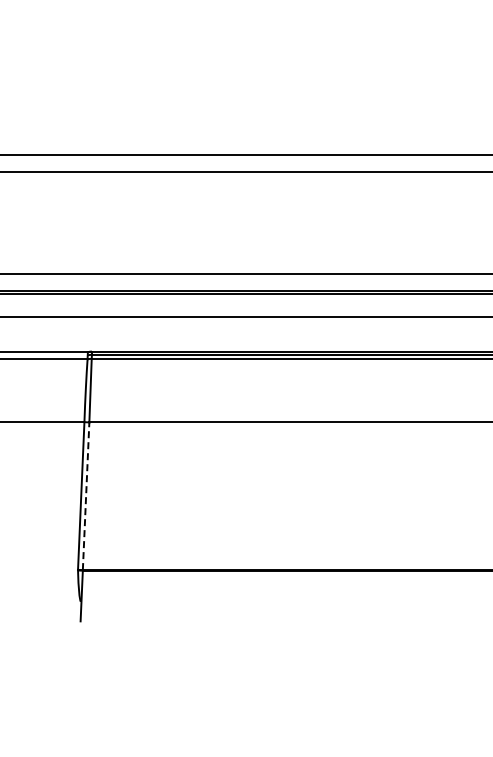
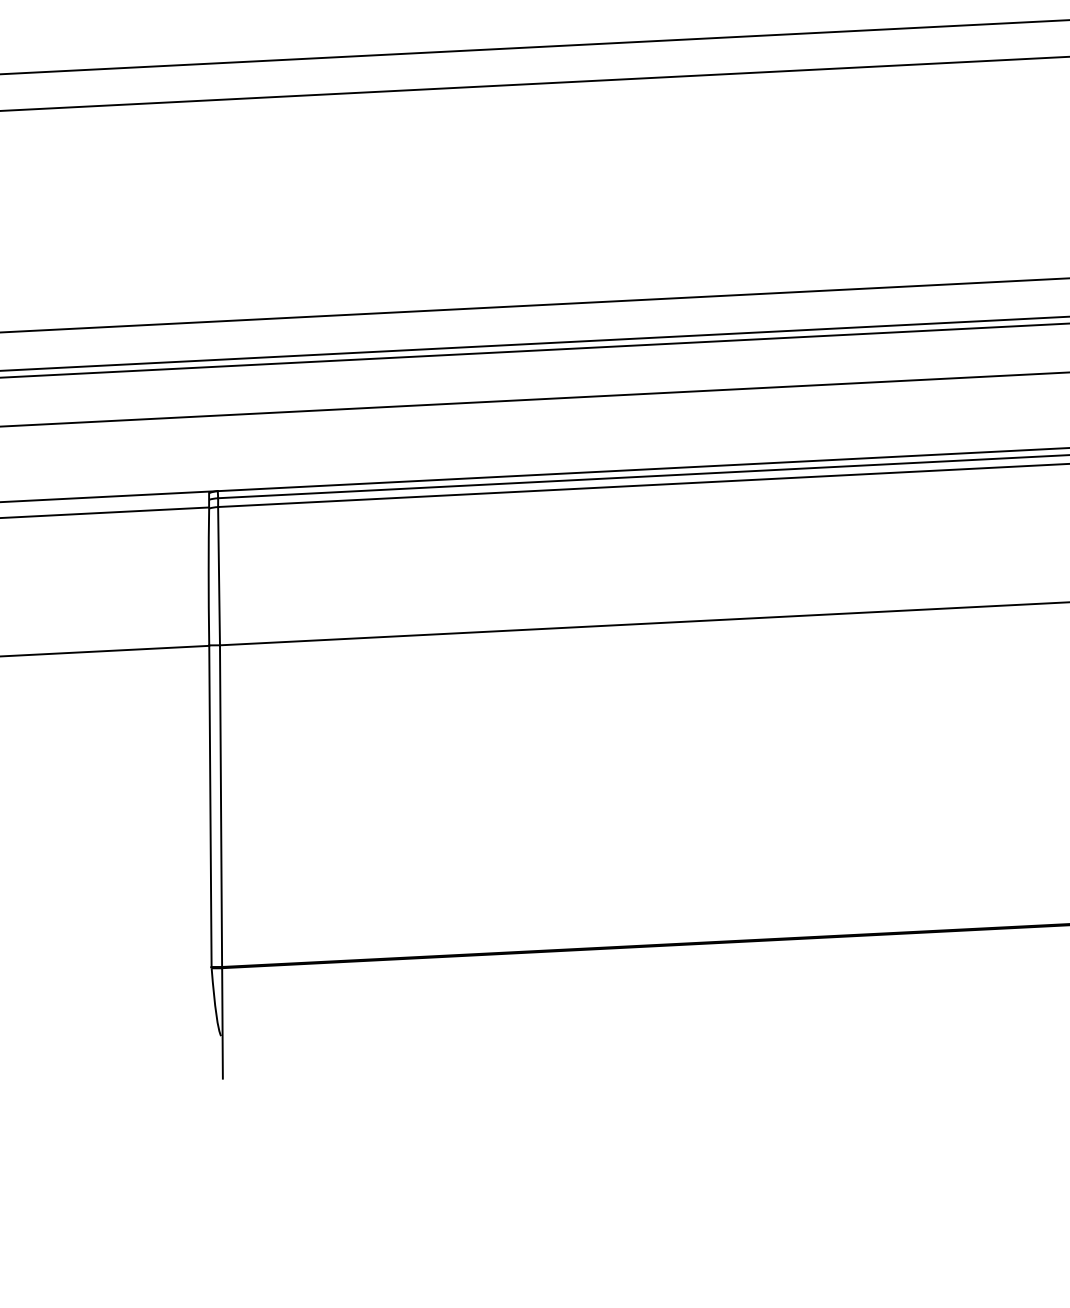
line: (86, 496) -> (221, 806), dashed -> solid

